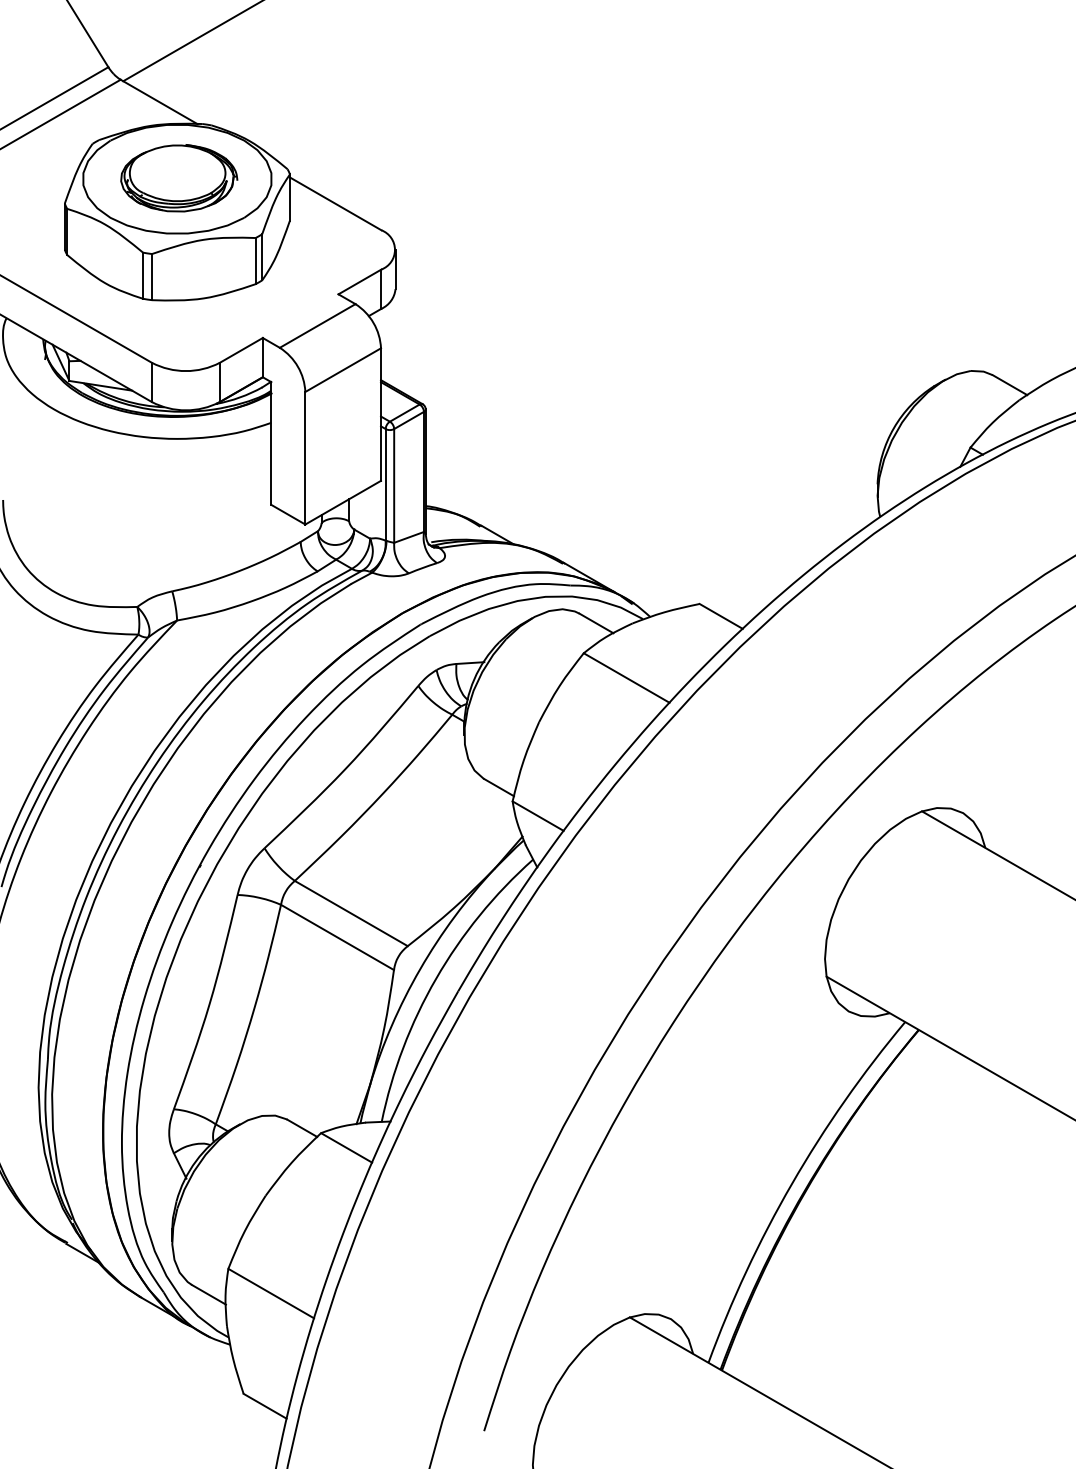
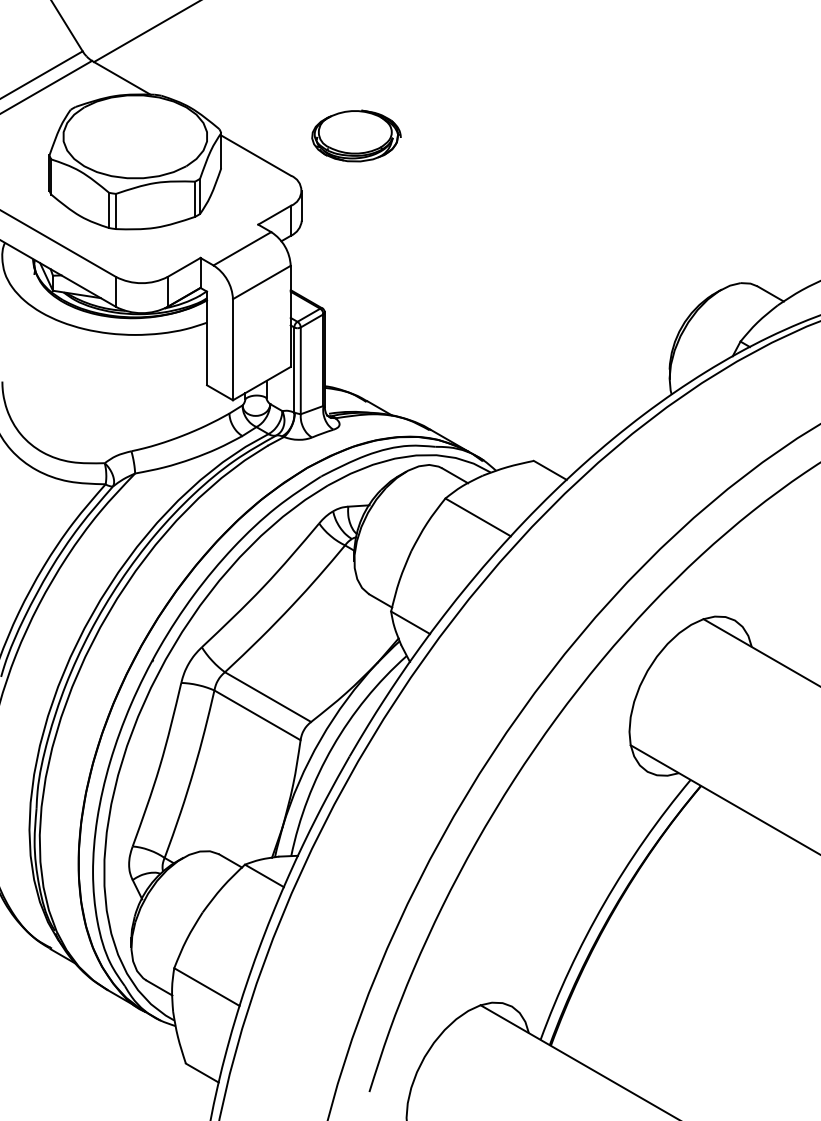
part: (179, 178) -> (356, 136), moved

